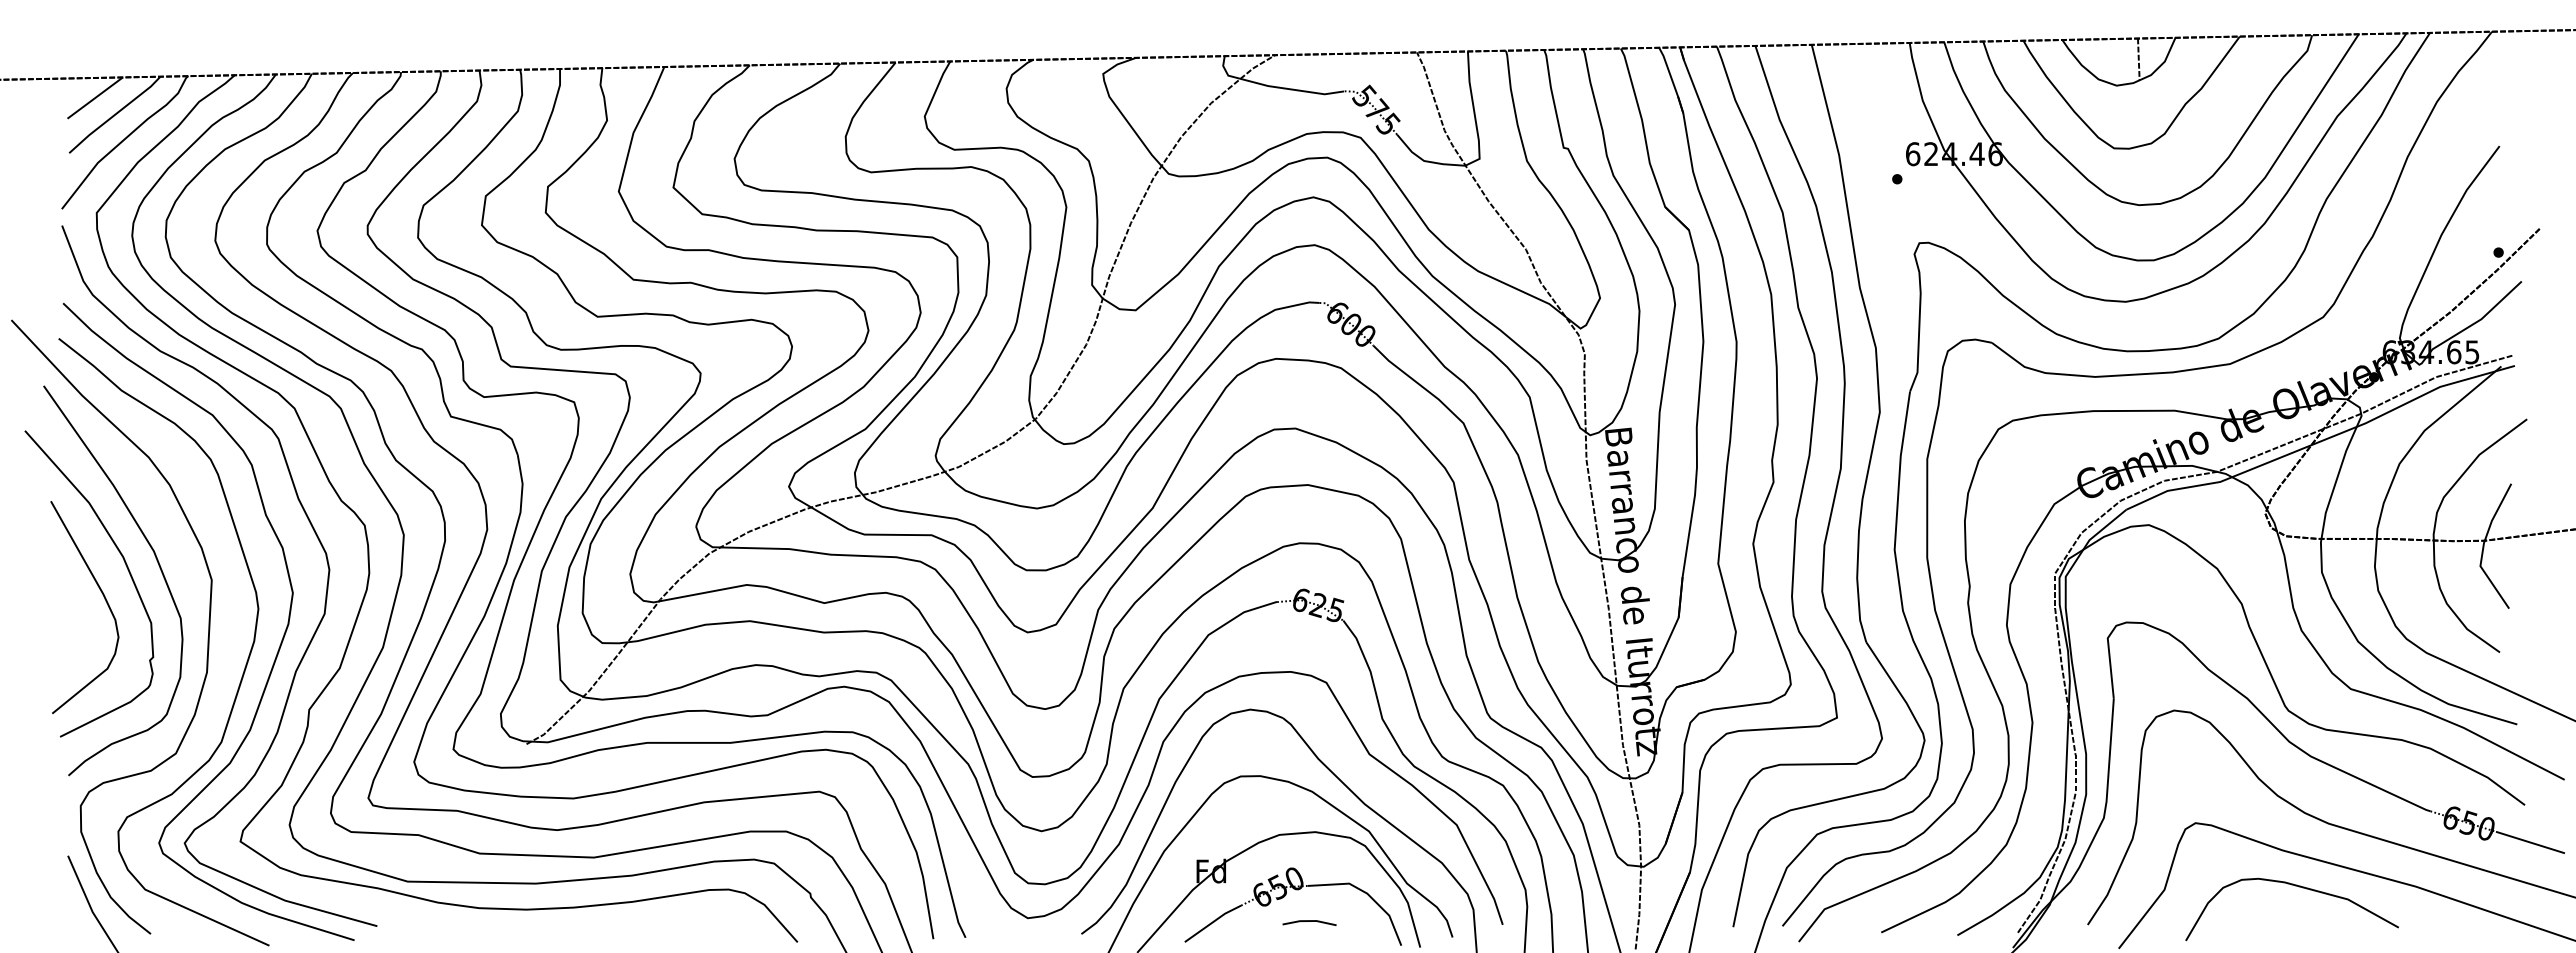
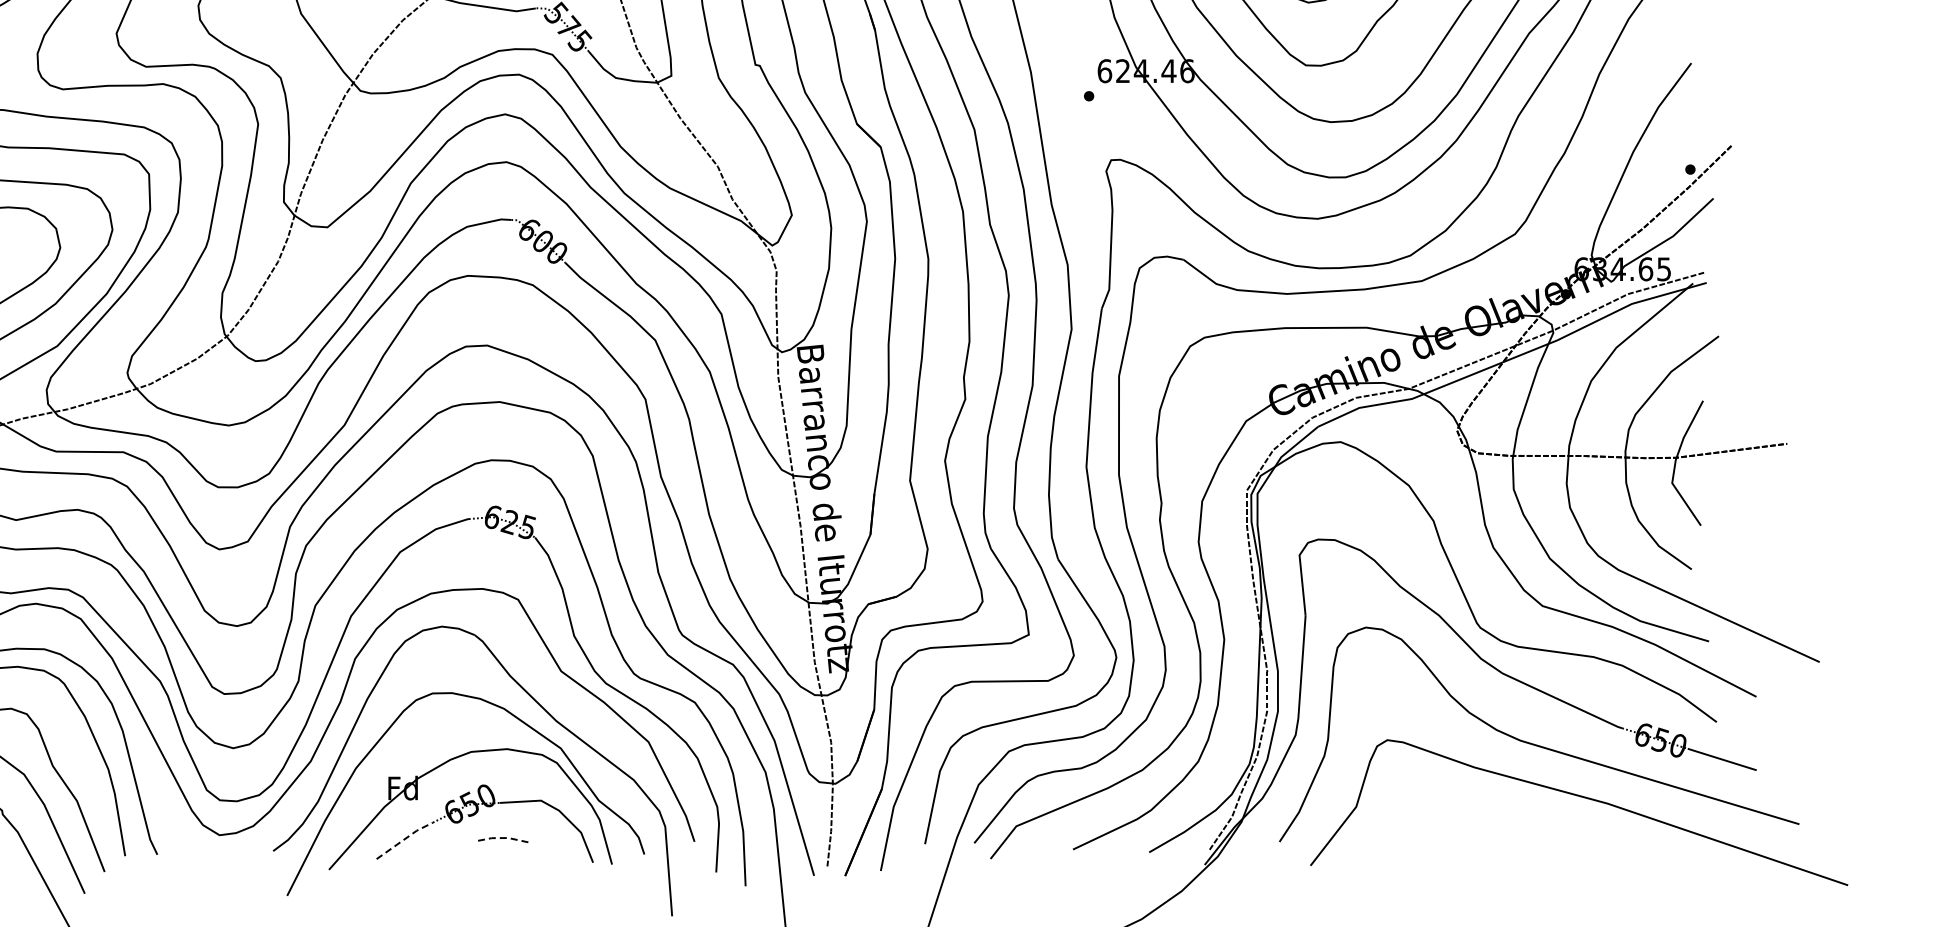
curve: (2298, 887) -> (1490, 804), removed
line: (1309, 921) -> (501, 838), solid -> dashed
line: (1213, 922) -> (405, 839), solid -> dashed

